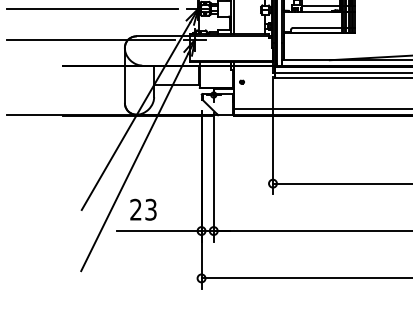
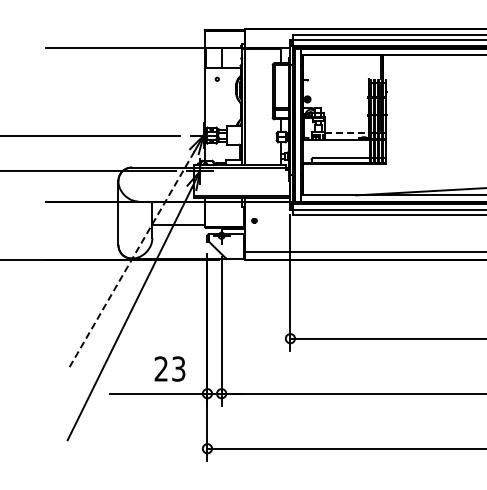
line: (322, 6) -> (347, 132), solid -> dashed
line: (136, 116) -> (131, 260), solid -> dashed
text: (143, 209) -> (169, 368), moved

